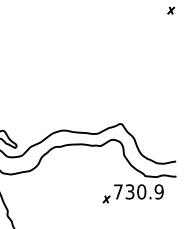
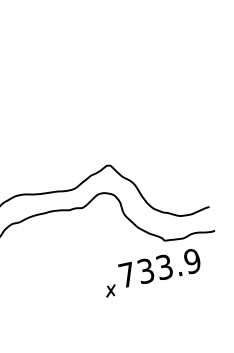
text: (141, 191) -> (164, 266), 730.9 -> 733.9

